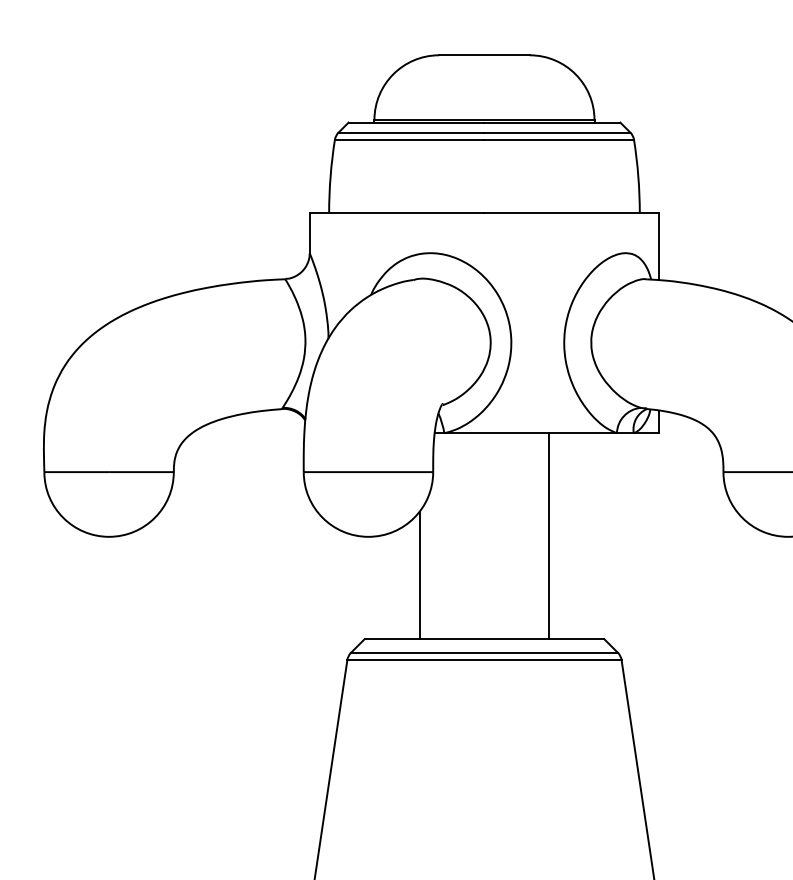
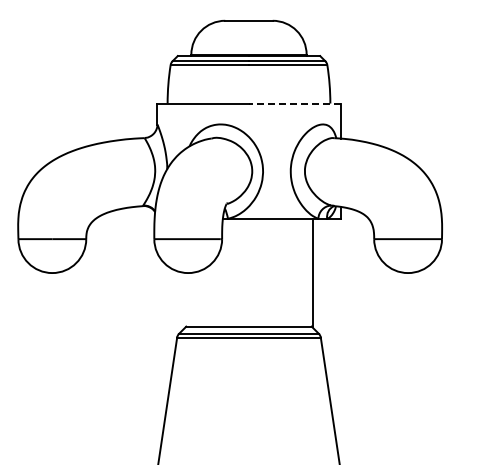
line: (571, 213) -> (294, 103), solid -> dashed
line: (548, 535) -> (312, 272), moved
line: (420, 573) -> (215, 292), removed

